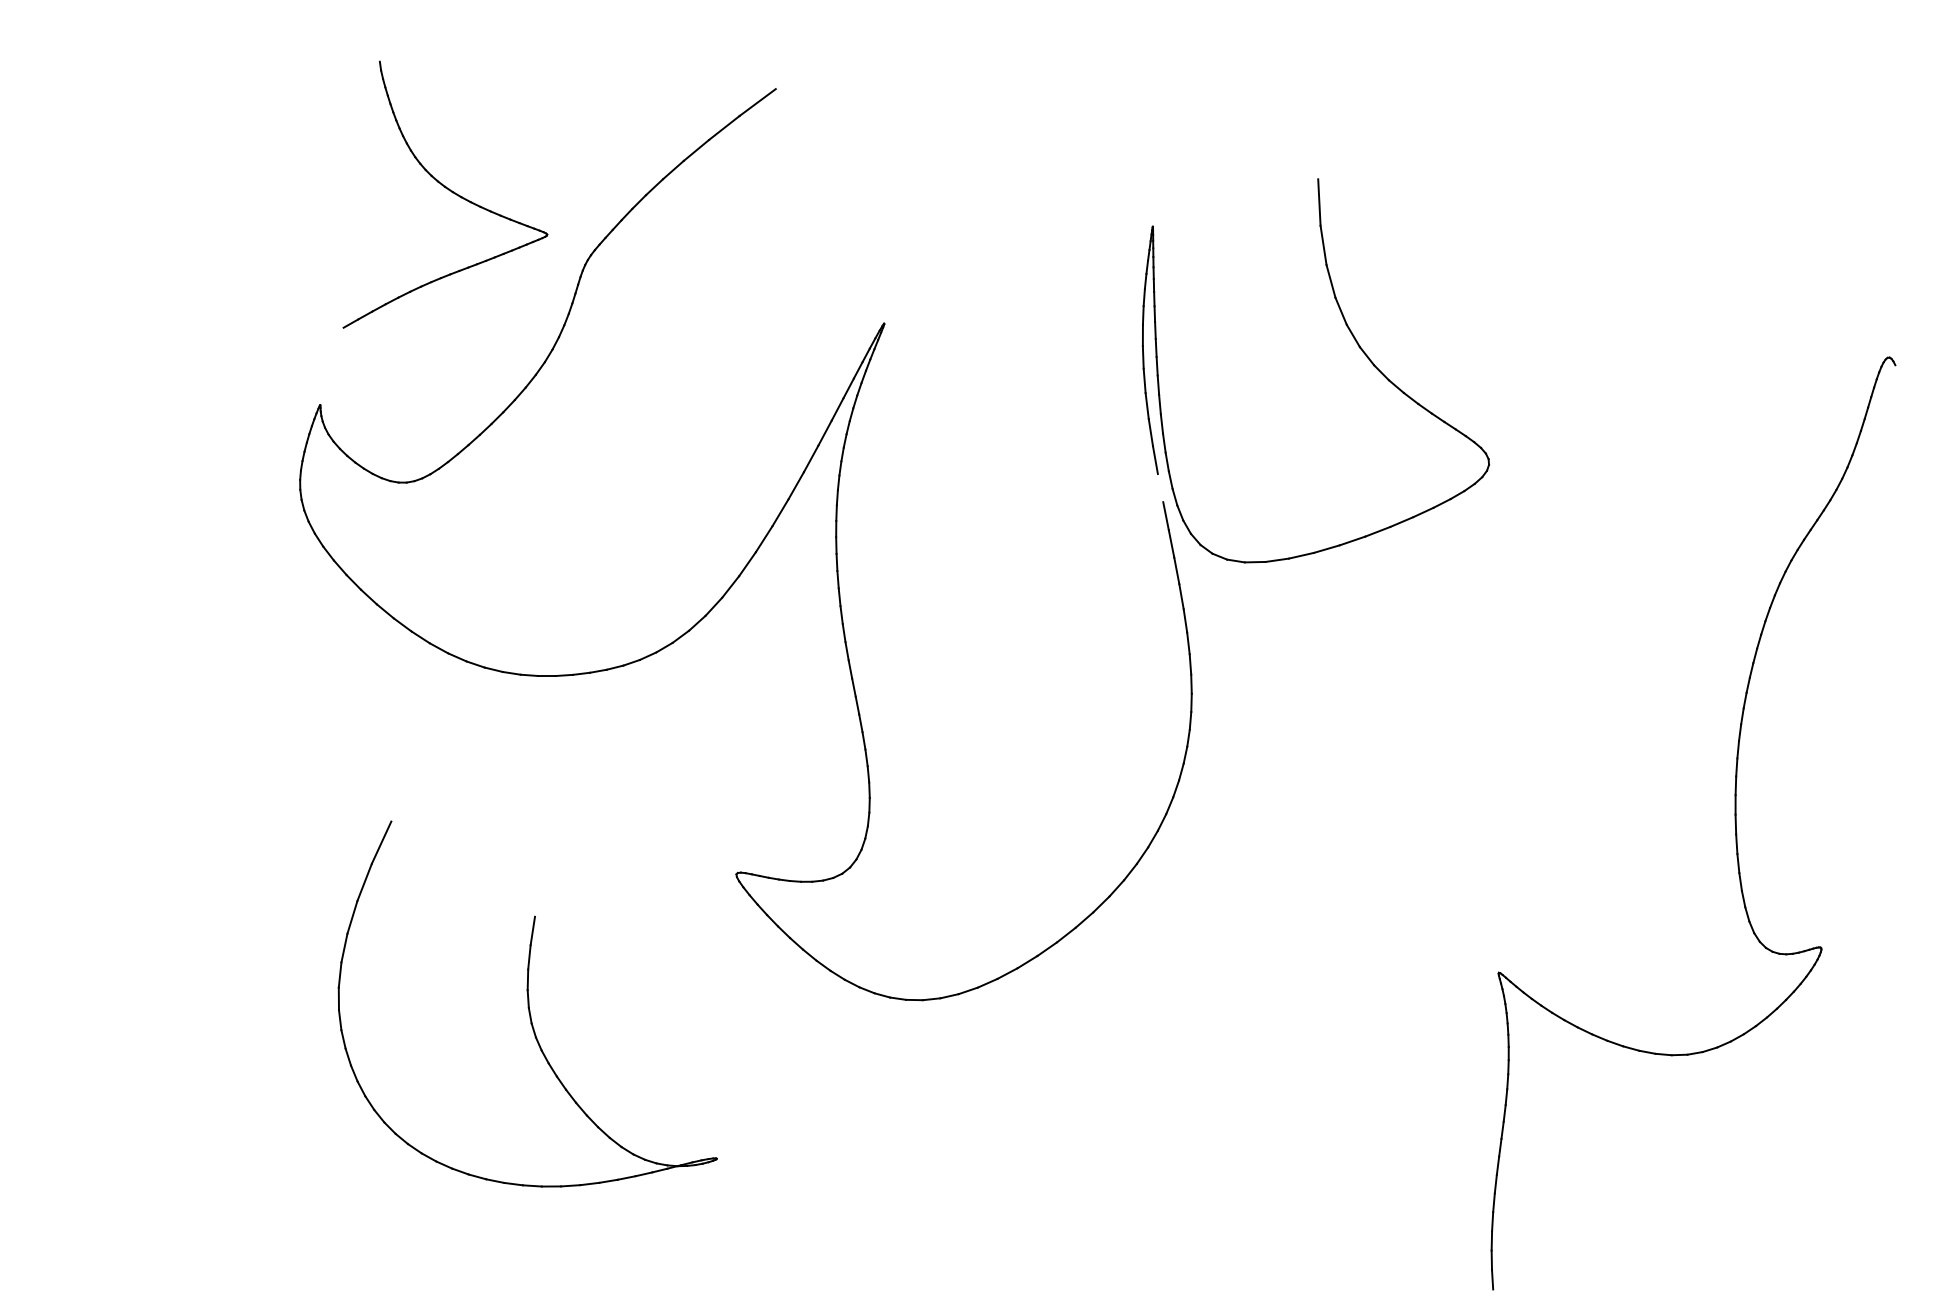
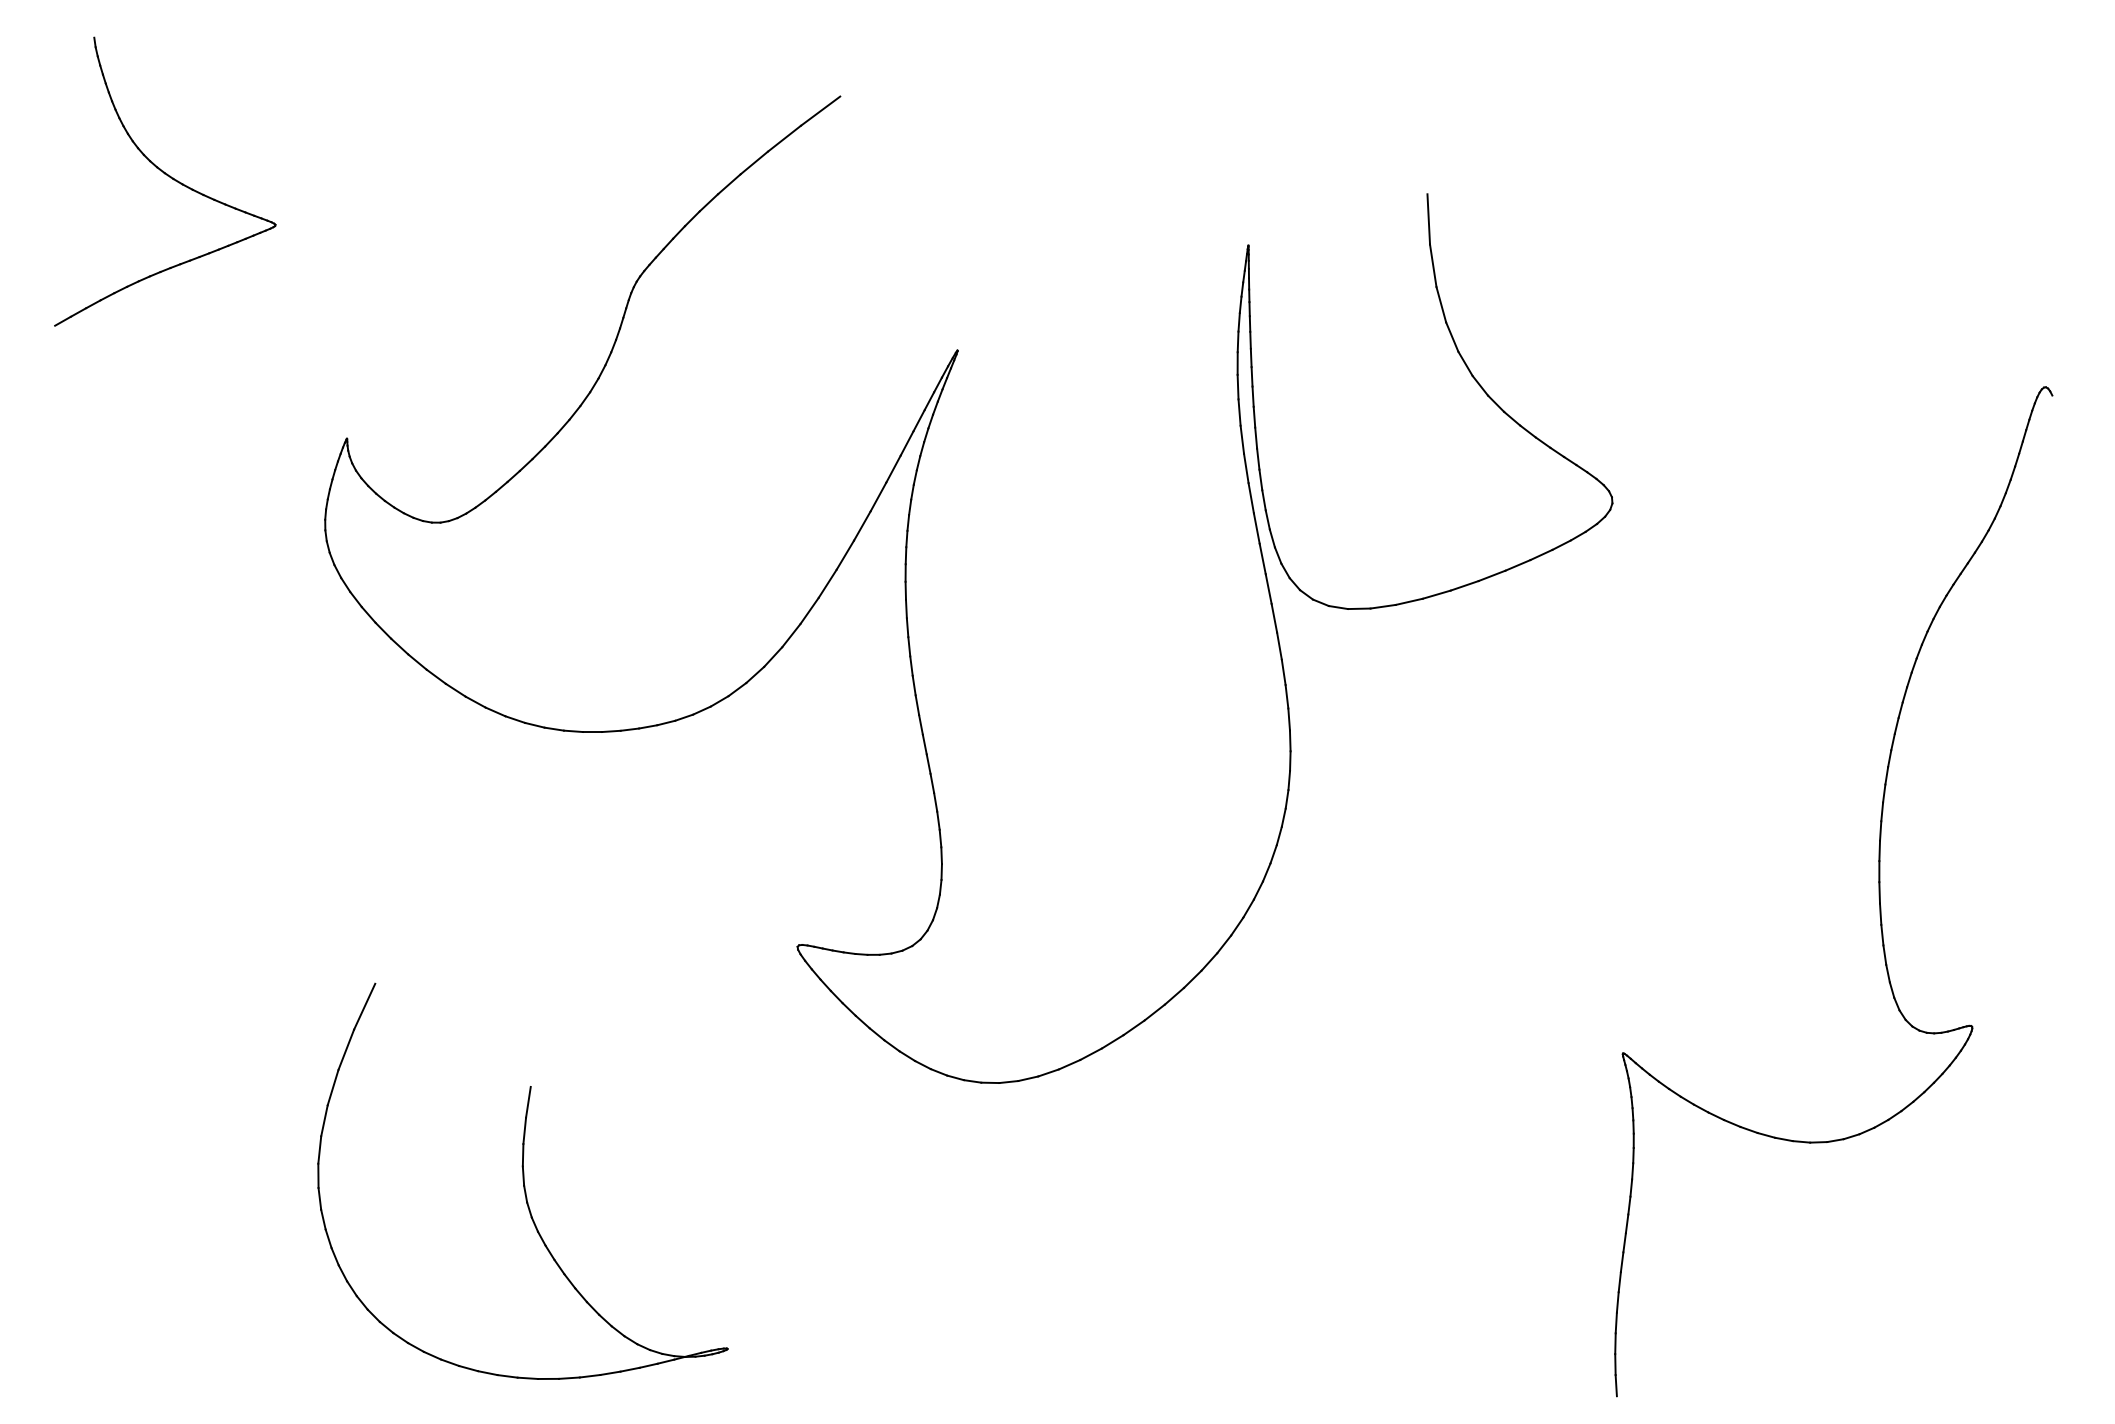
part: (445, 194) -> (165, 181), moved
line: (1160, 487) -> (1256, 527), added
part: (527, 1003) -> (522, 1180), moved

